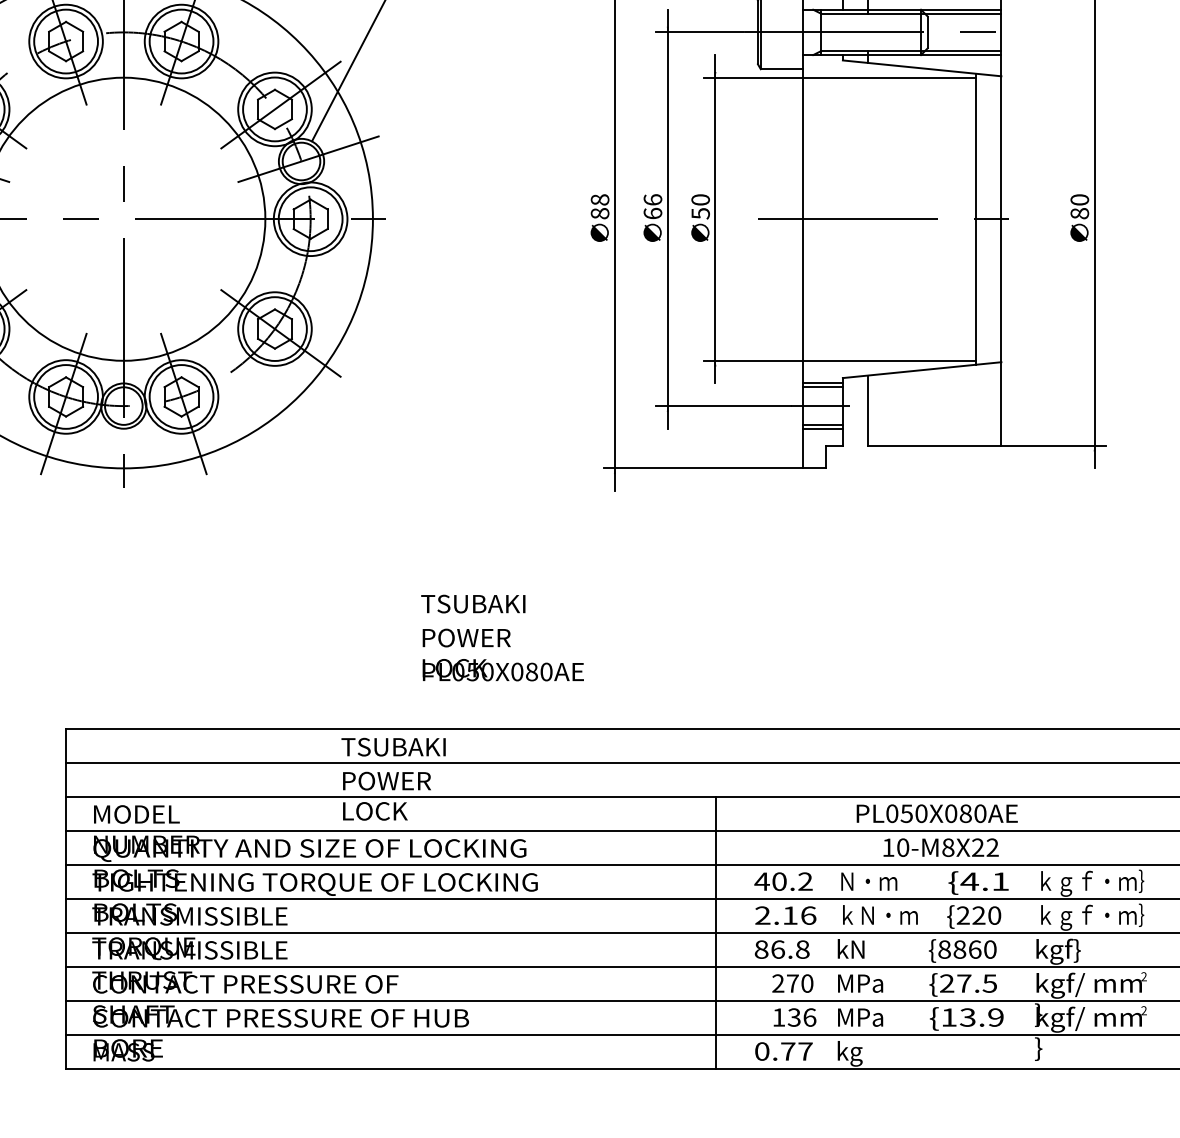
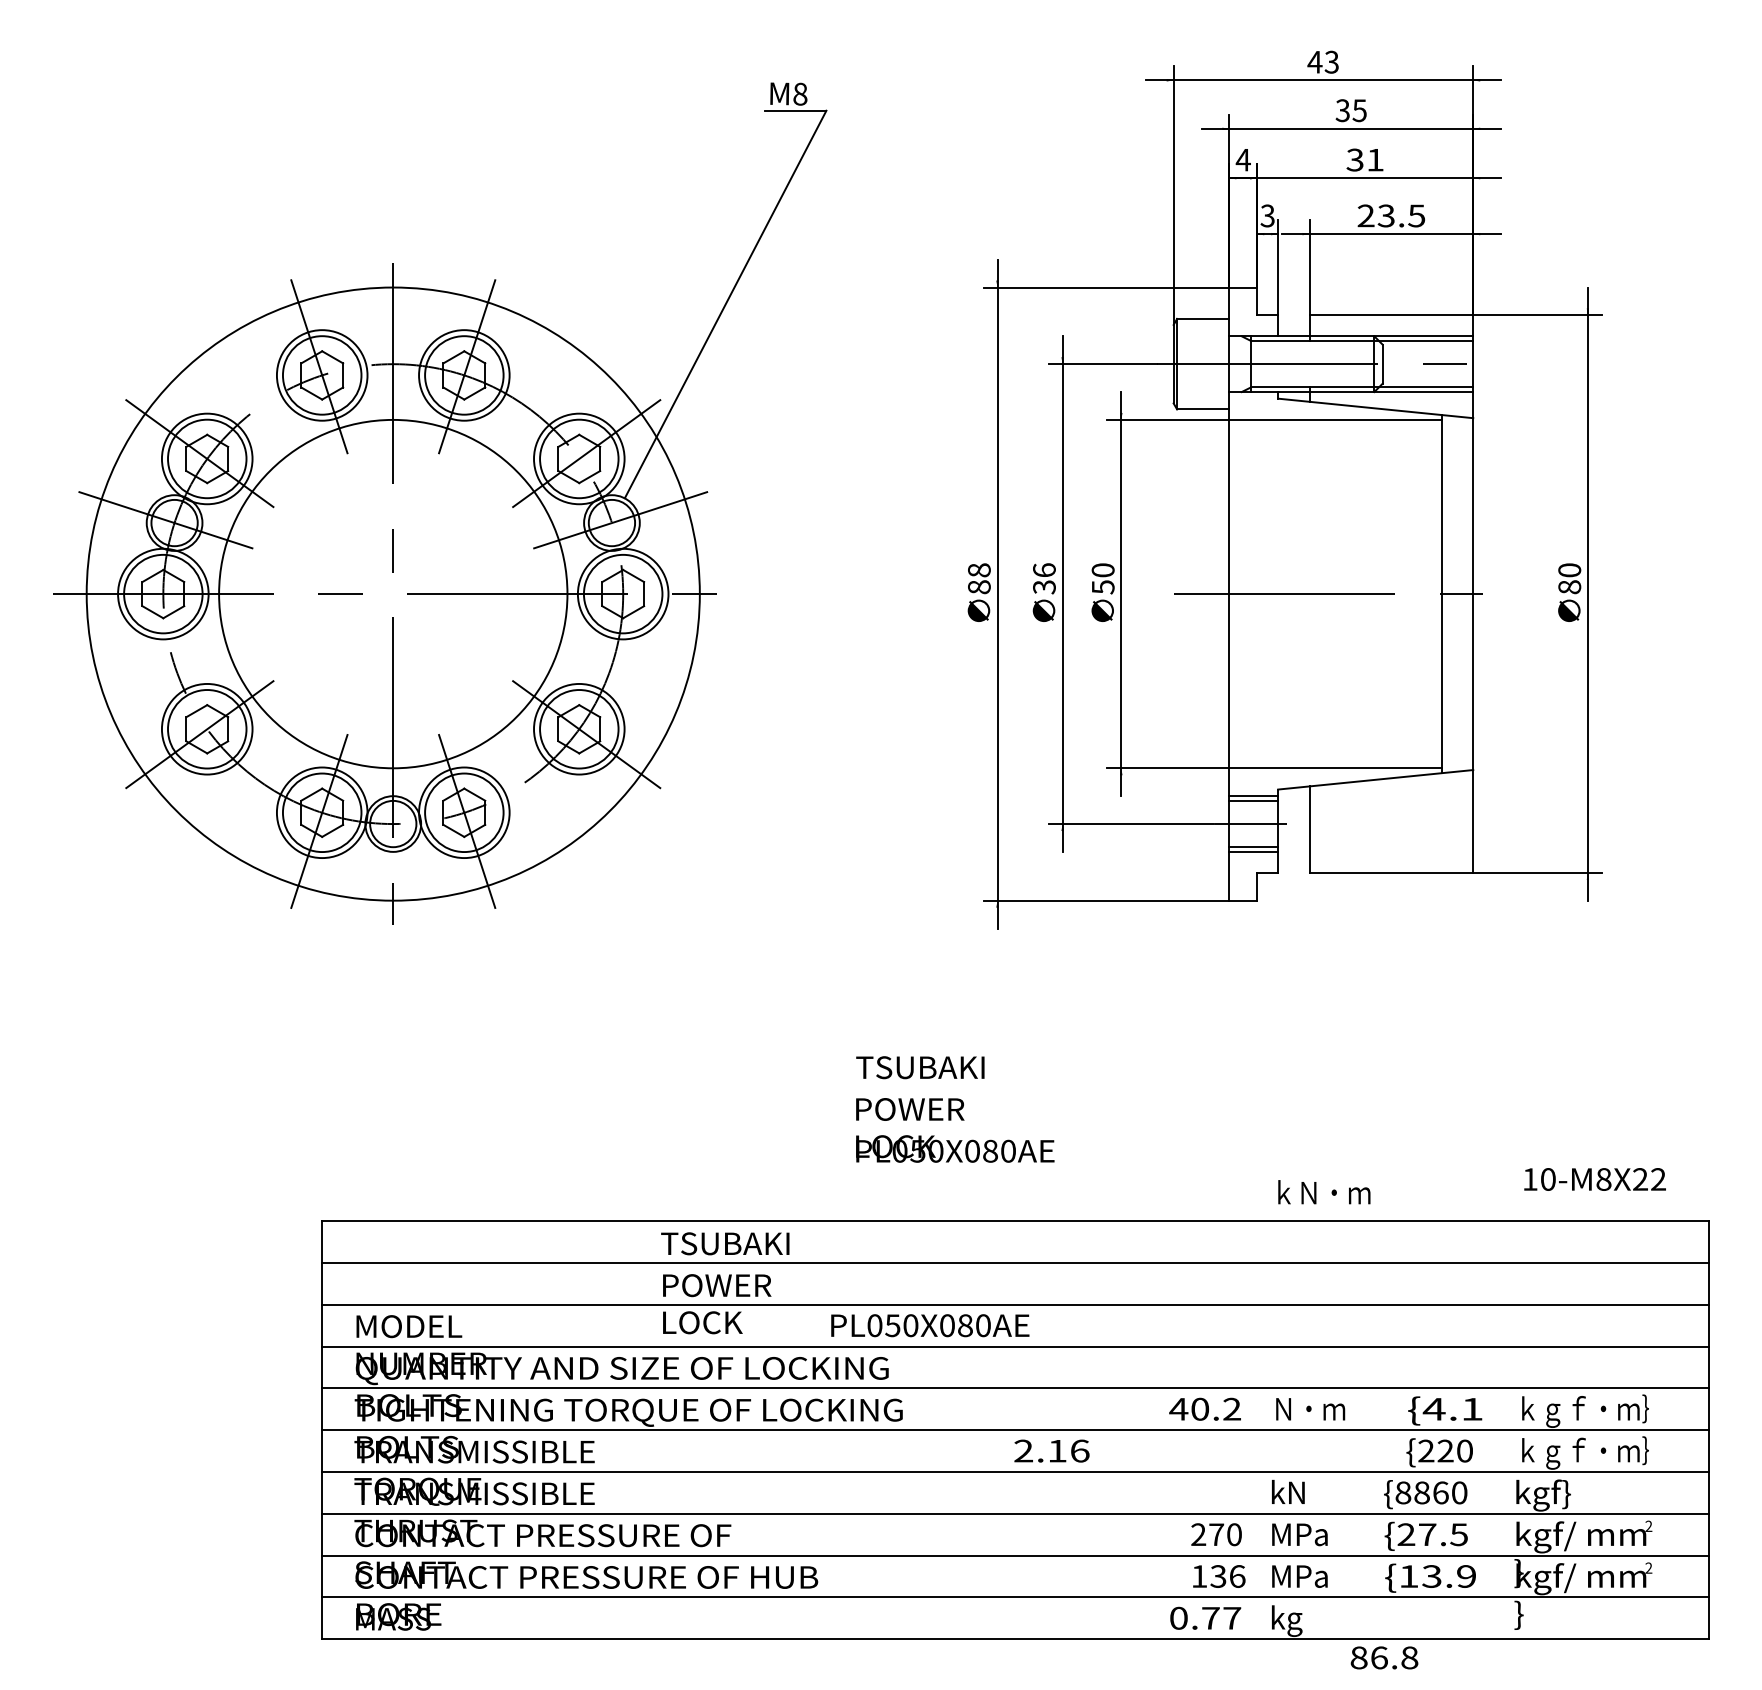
text: (653, 213) -> (1044, 587), 66 -> 36
text: (473, 603) -> (920, 1067), moved
text: (503, 655) -> (955, 1130), moved
text: (937, 813) -> (930, 1325), moved
text: (940, 847) -> (1594, 1179), moved
text: (785, 915) -> (1051, 1450), moved
text: (880, 915) -> (1324, 1192), moved
line: (715, 932) -> (1121, 1471), removed
text: (782, 949) -> (1384, 1657), moved

